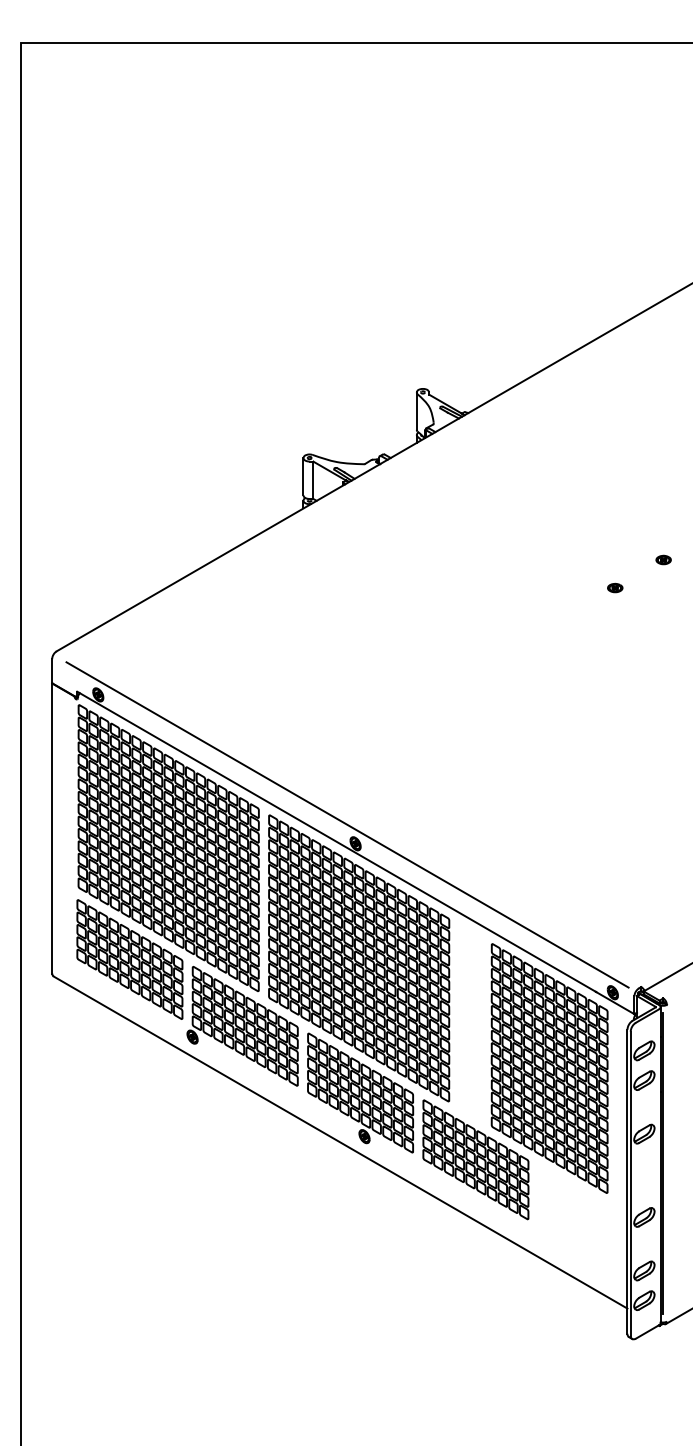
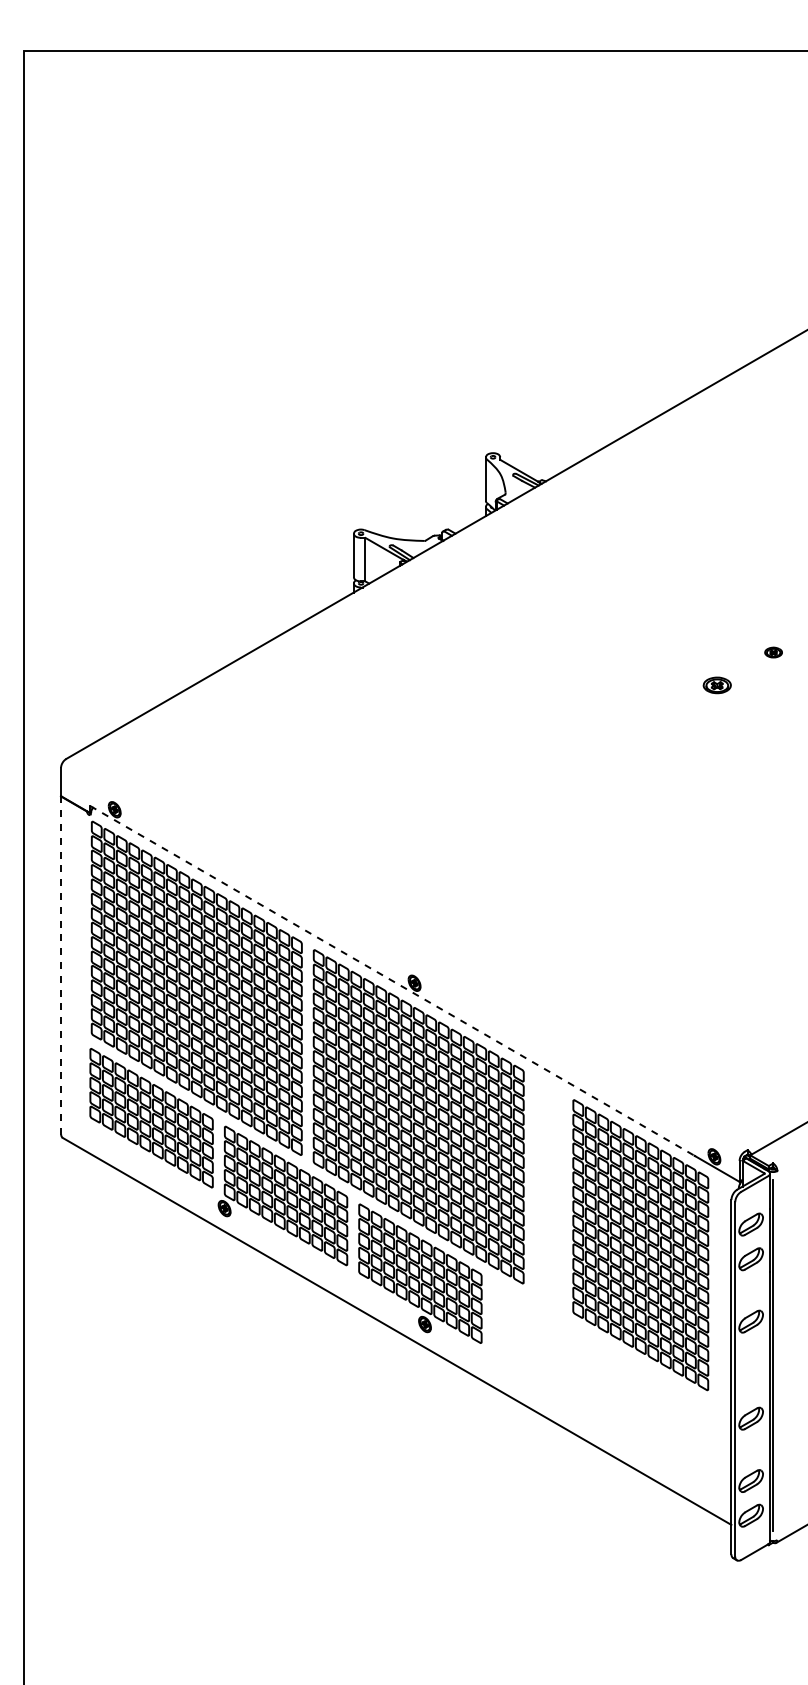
part: (614, 587) -> (716, 684), size x1.6
line: (346, 824) -> (404, 960), removed
line: (52, 828) -> (61, 965), solid -> dashed
line: (336, 842) -> (392, 981), solid -> dashed
part: (475, 1159) -> (554, 1351), removed

